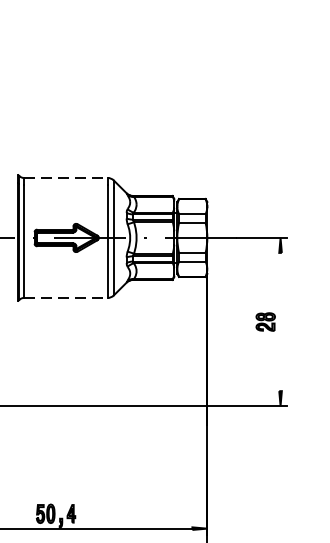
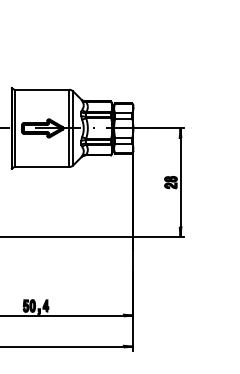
line: (66, 177) -> (42, 89), dashed -> solid
line: (66, 298) -> (42, 167), dashed -> solid
line: (280, 321) -> (180, 182), added

